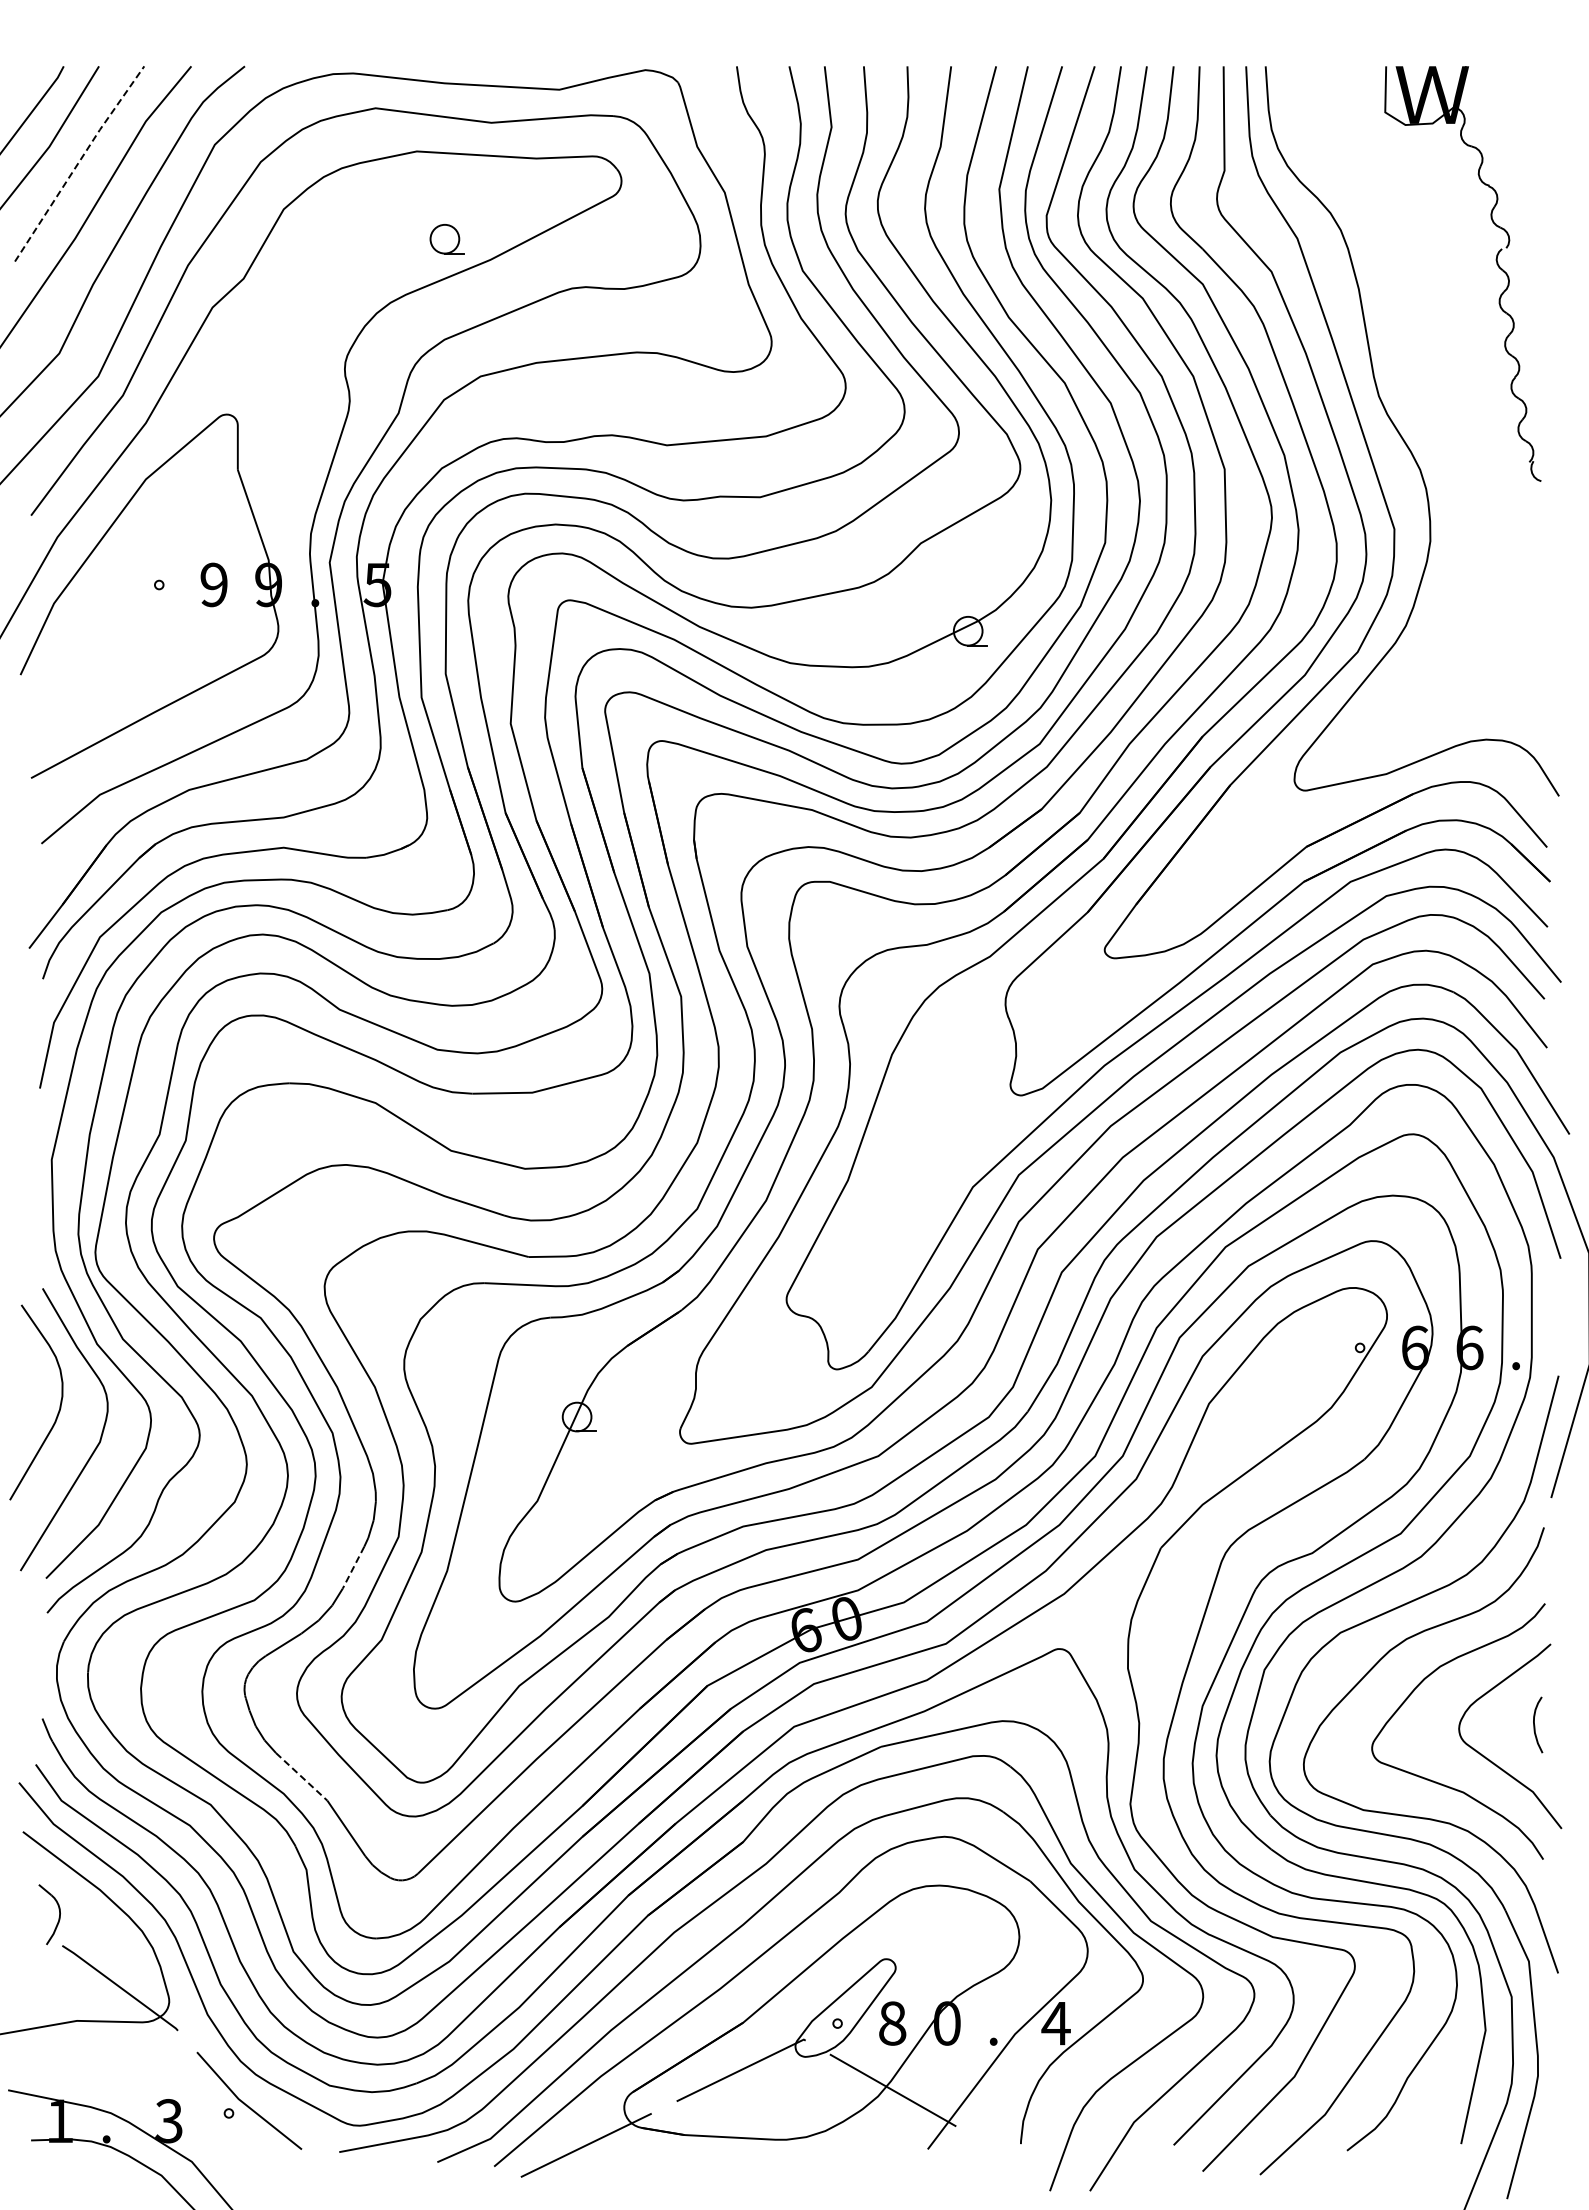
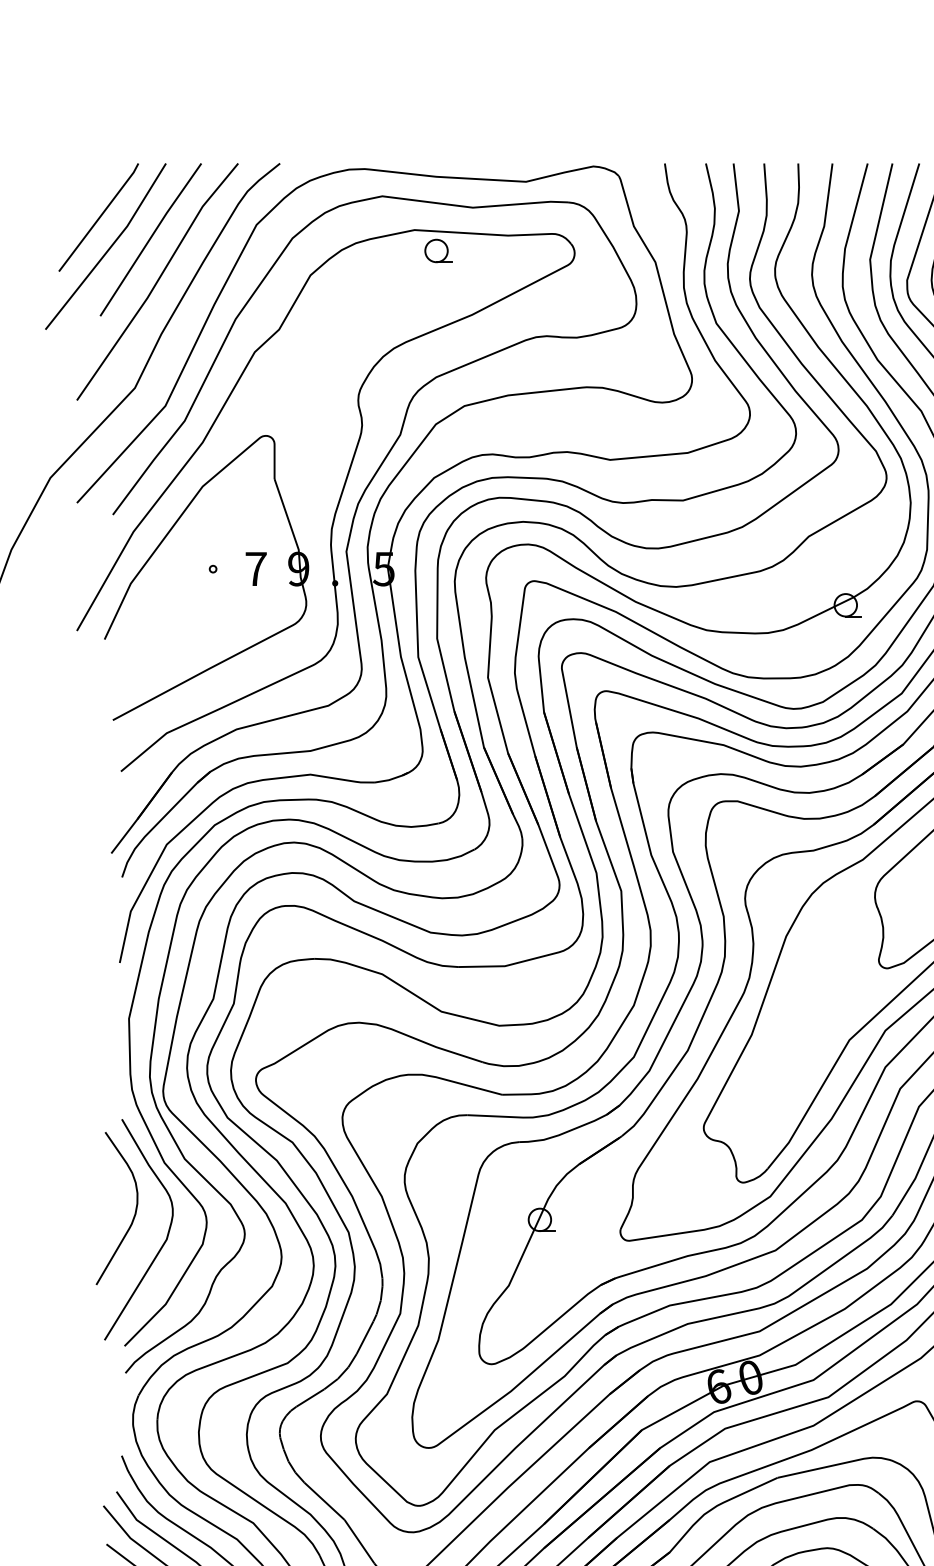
line: (78, 162) -> (149, 238), dashed -> solid
part: (446, 239) -> (437, 251), moved
text: (213, 584) -> (255, 568), 9 -> 7
line: (353, 1567) -> (365, 1337), dashed -> solid
line: (301, 1776) -> (324, 1501), dashed -> solid

